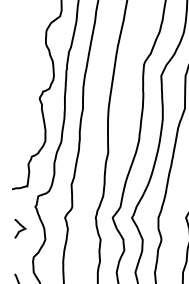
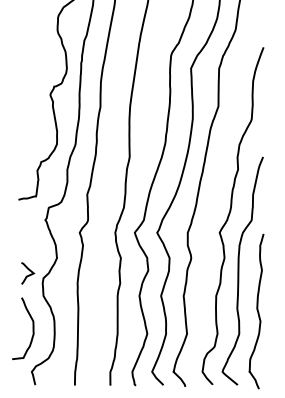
curve: (20, 229) -> (28, 274), moved

